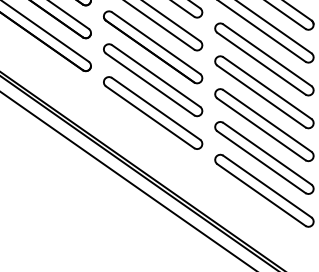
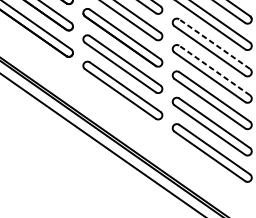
line: (267, 55) -> (214, 44), solid -> dashed
line: (267, 88) -> (214, 70), solid -> dashed

